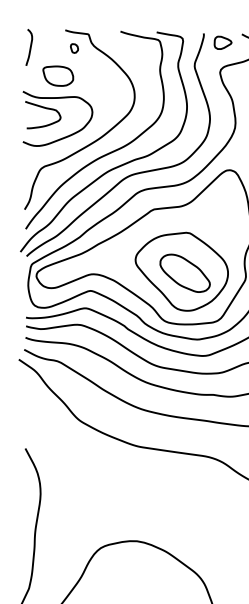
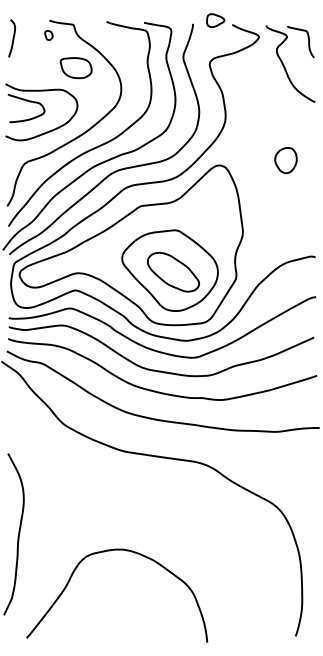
part: (222, 42) -> (215, 20), moved
part: (74, 48) -> (48, 35), moved
part: (57, 76) -> (75, 68), moved

